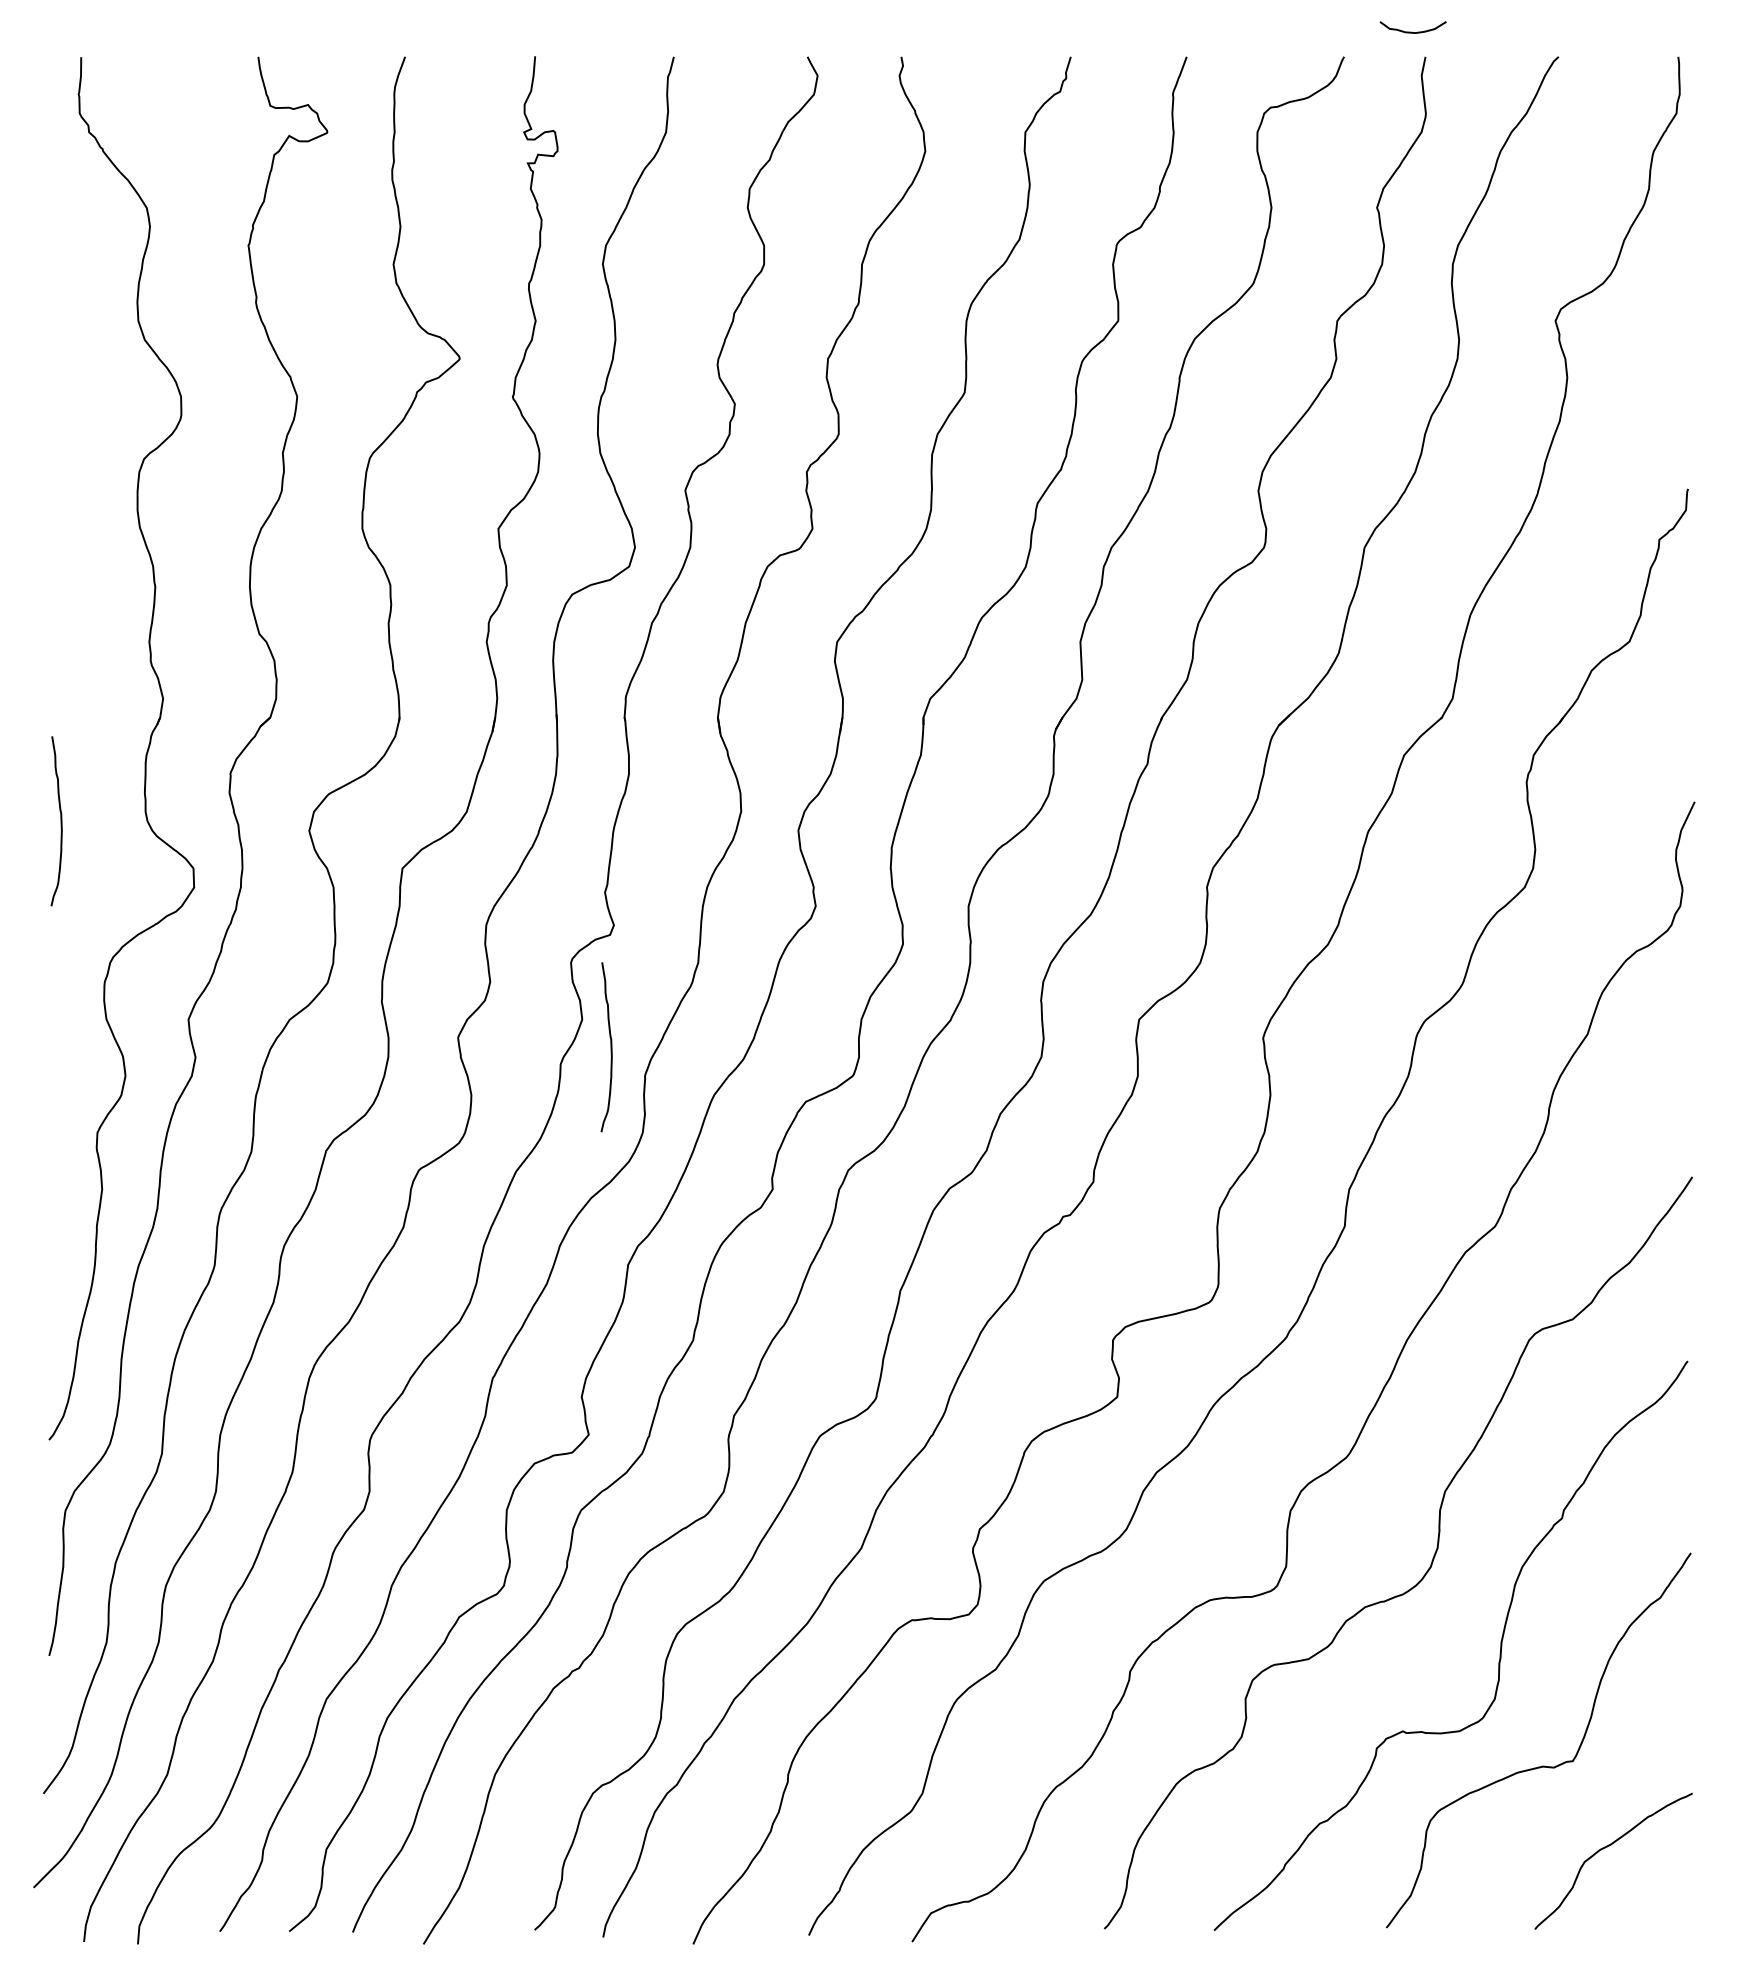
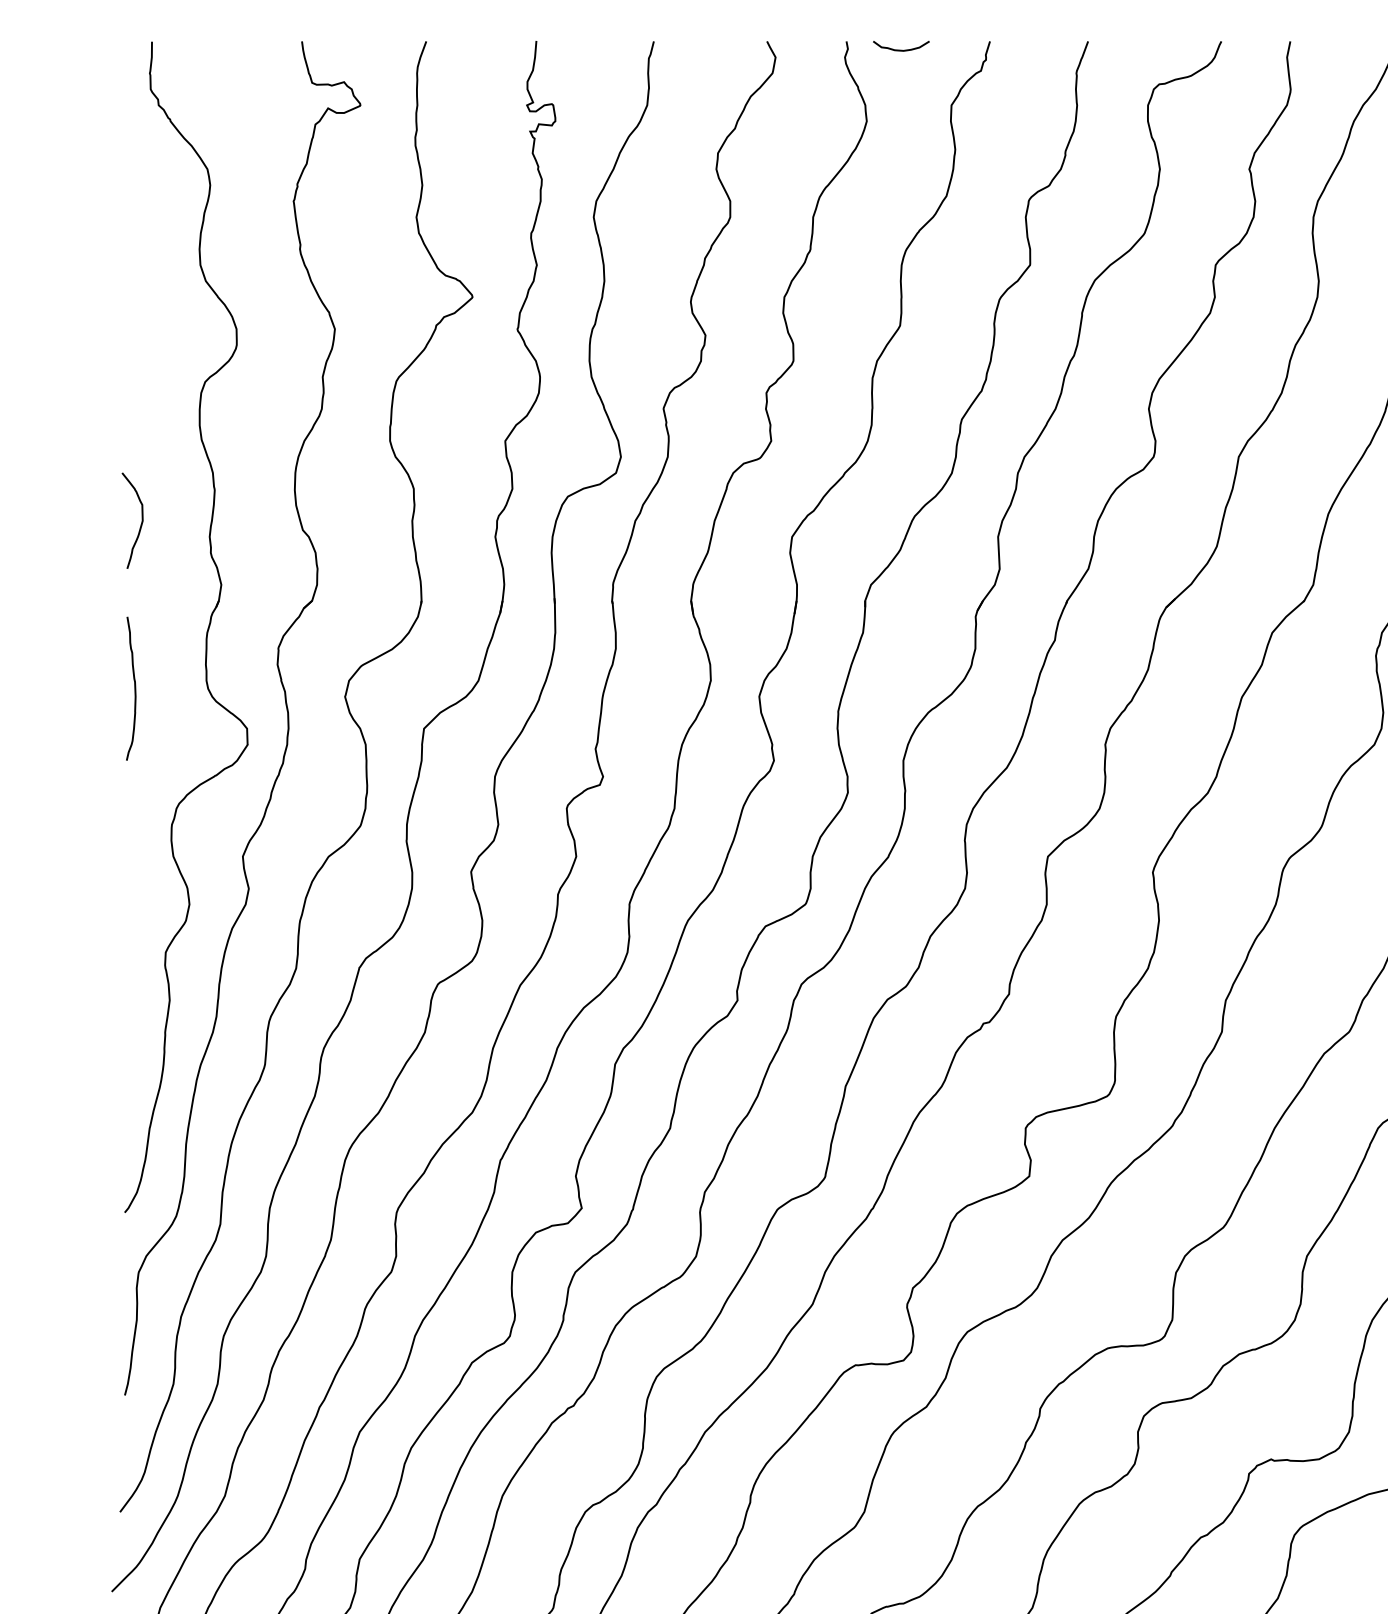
curve: (1412, 31) -> (900, 49), moved
curve: (68, 625) -> (141, 522), added
curve: (610, 1047) -> (600, 880), removed

